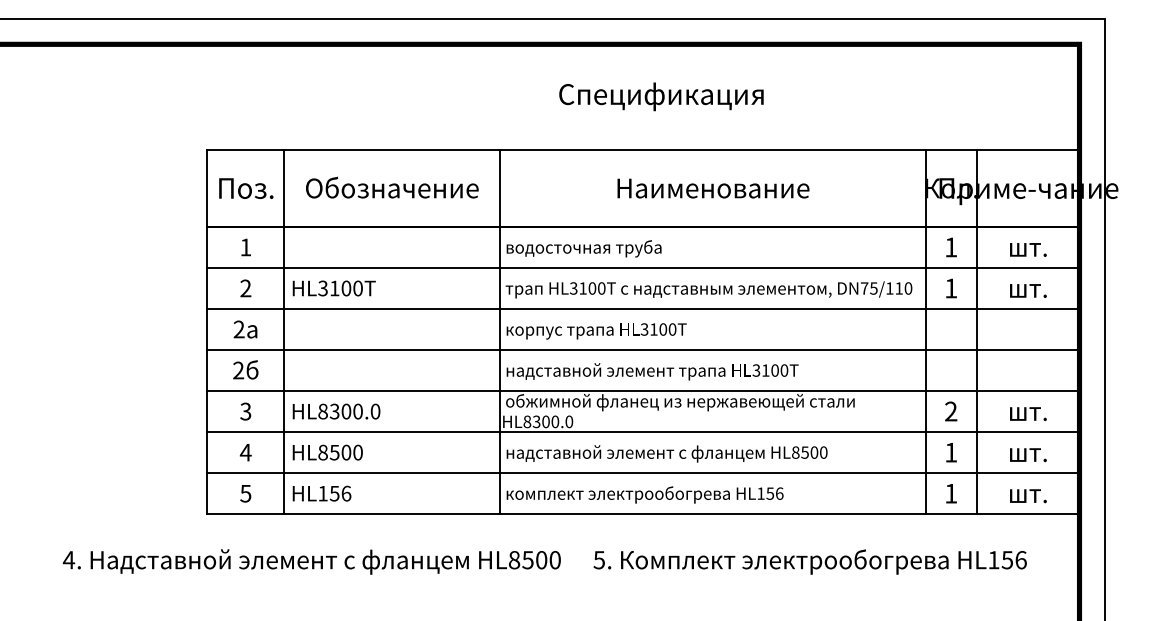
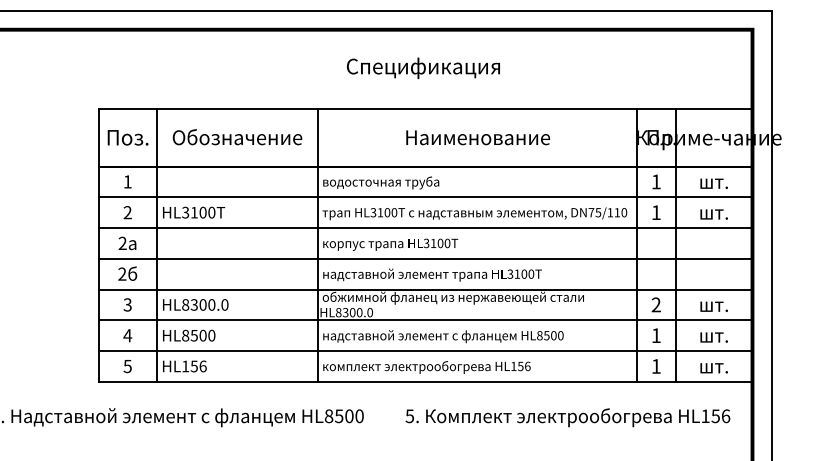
text: (661, 96) -> (423, 68), moved
text: (809, 561) -> (567, 417), moved

